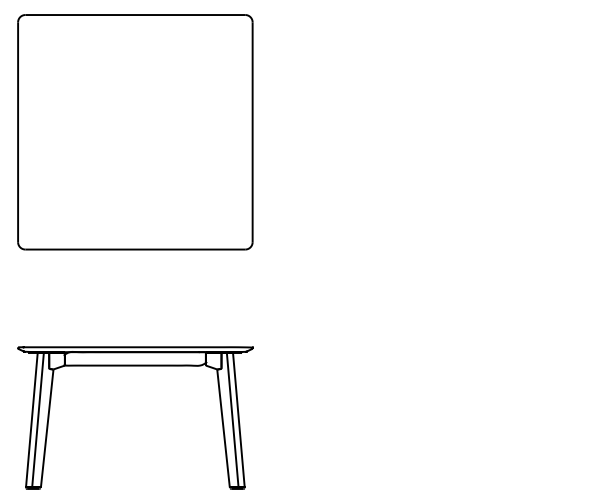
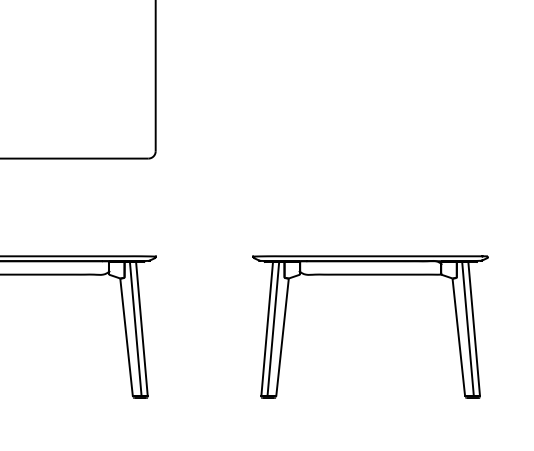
part: (467, 366) -> (370, 275), added

